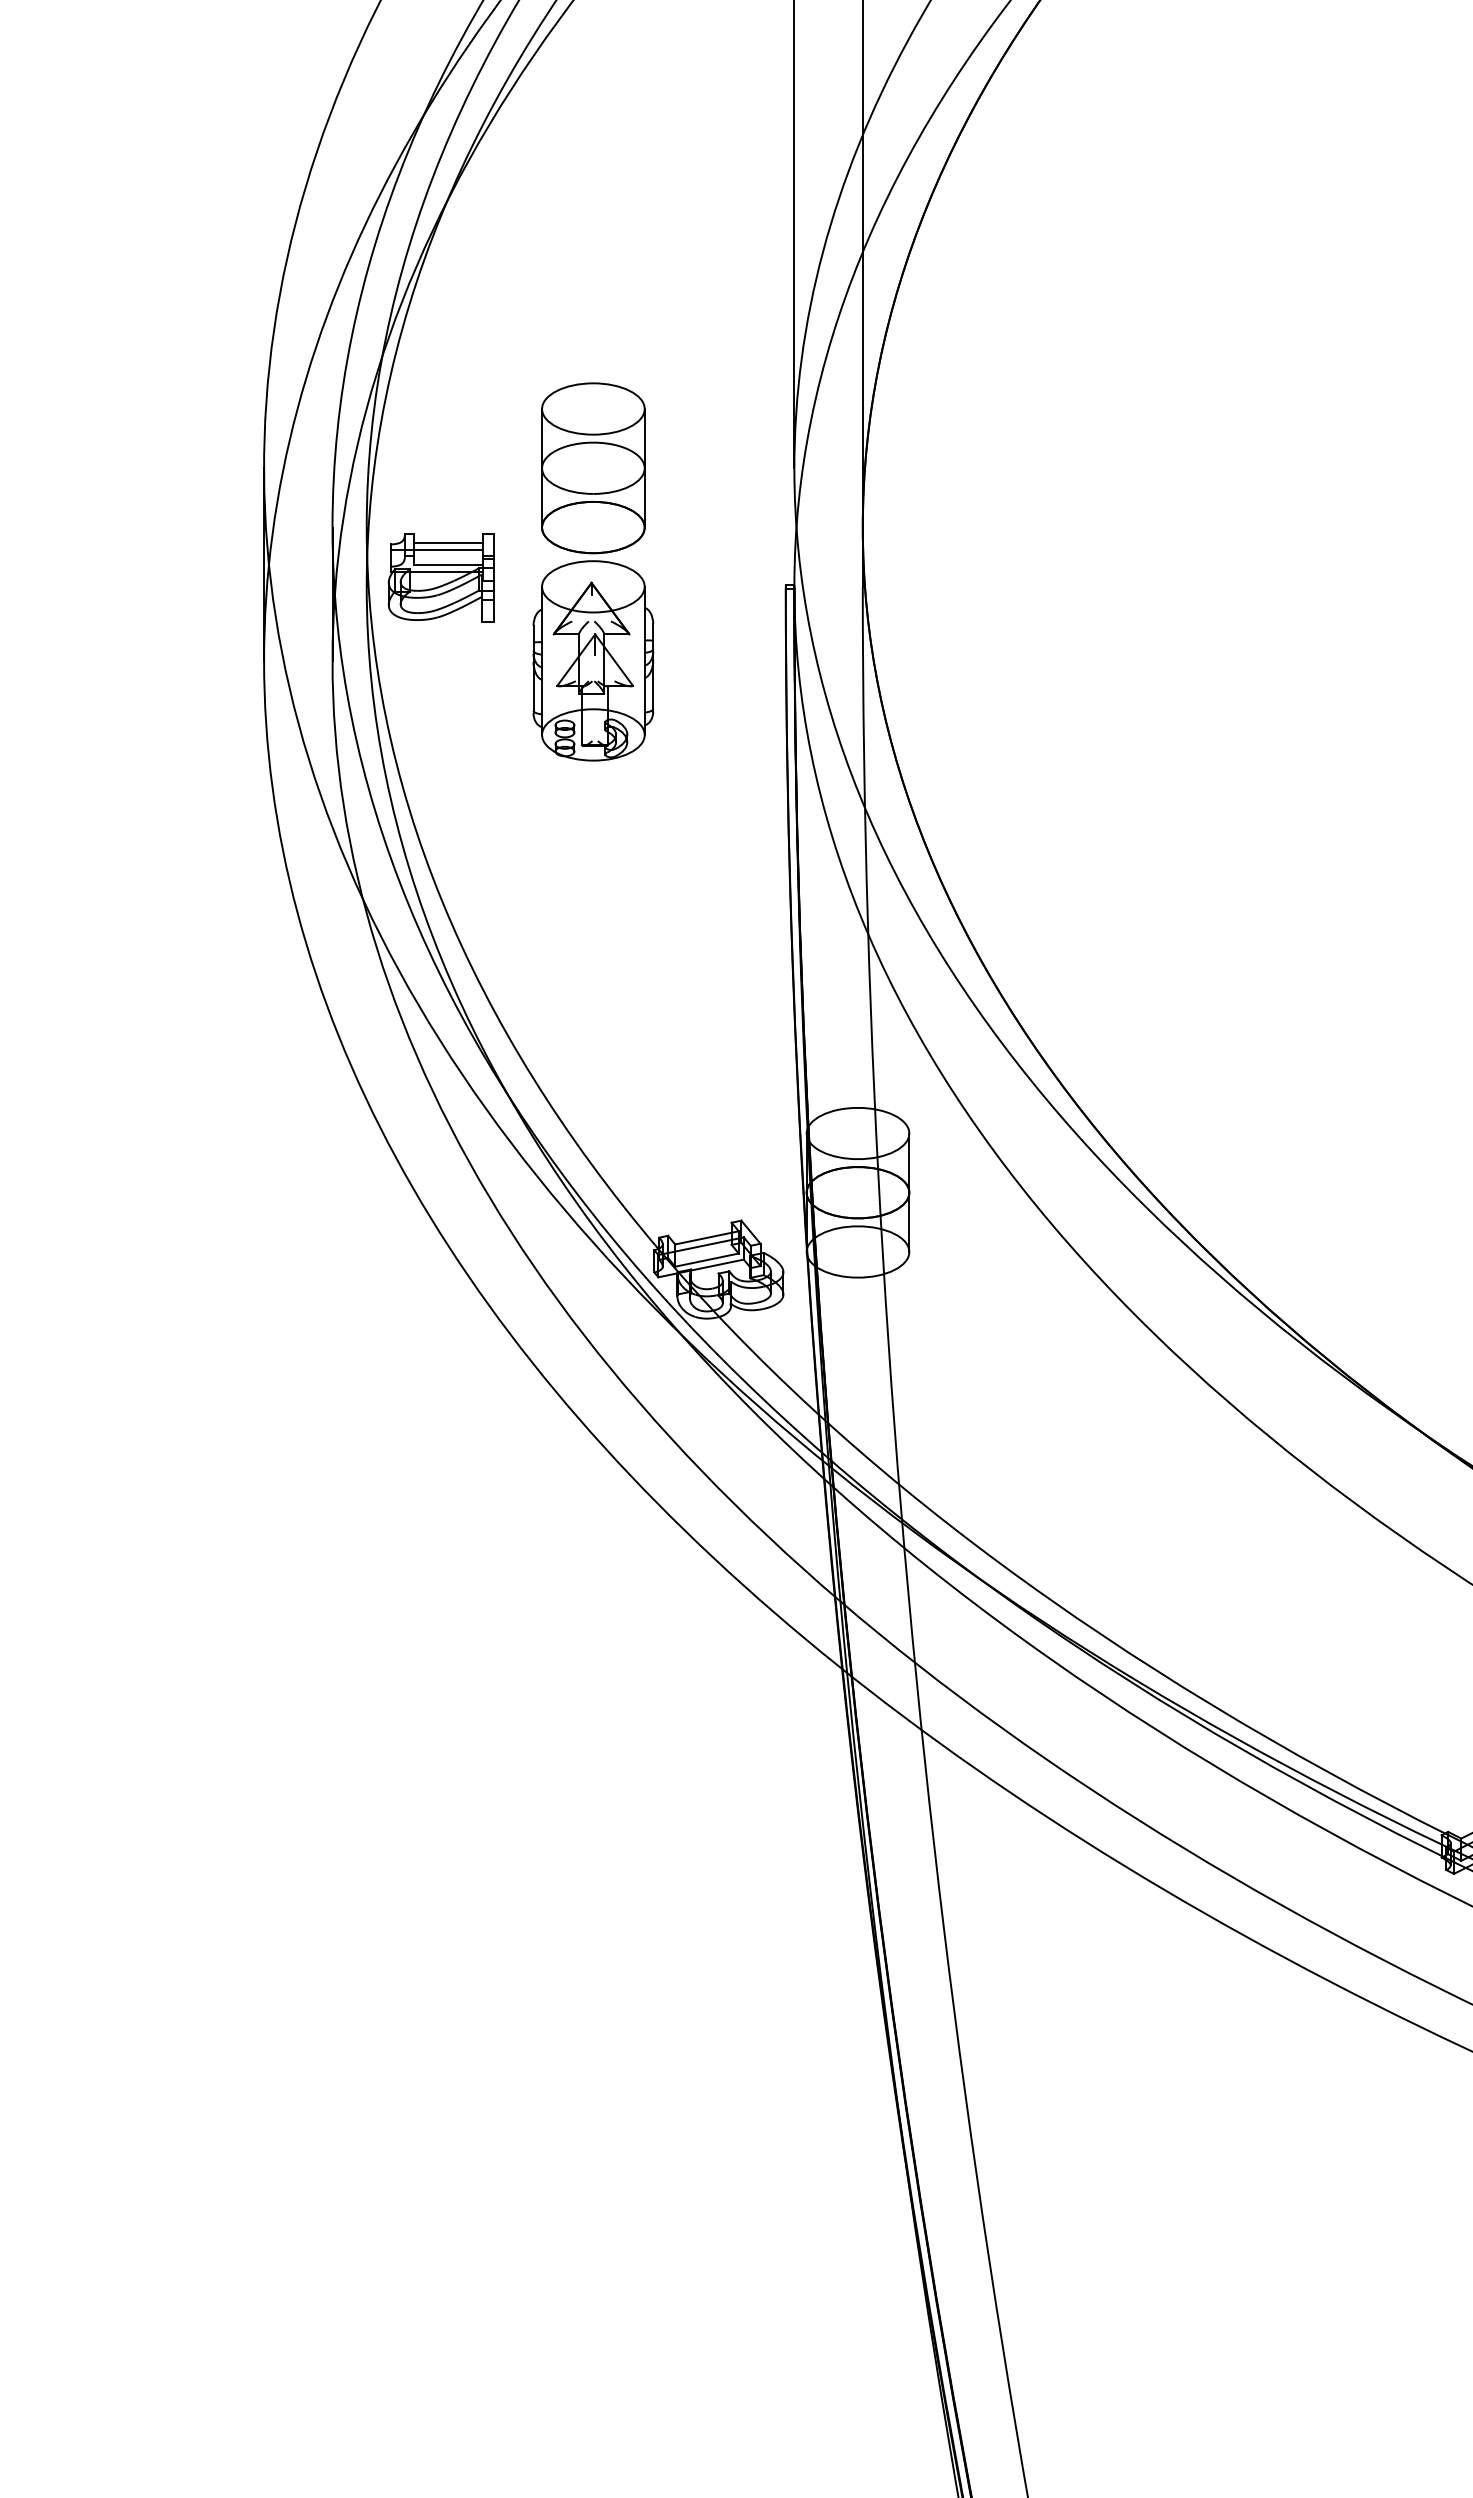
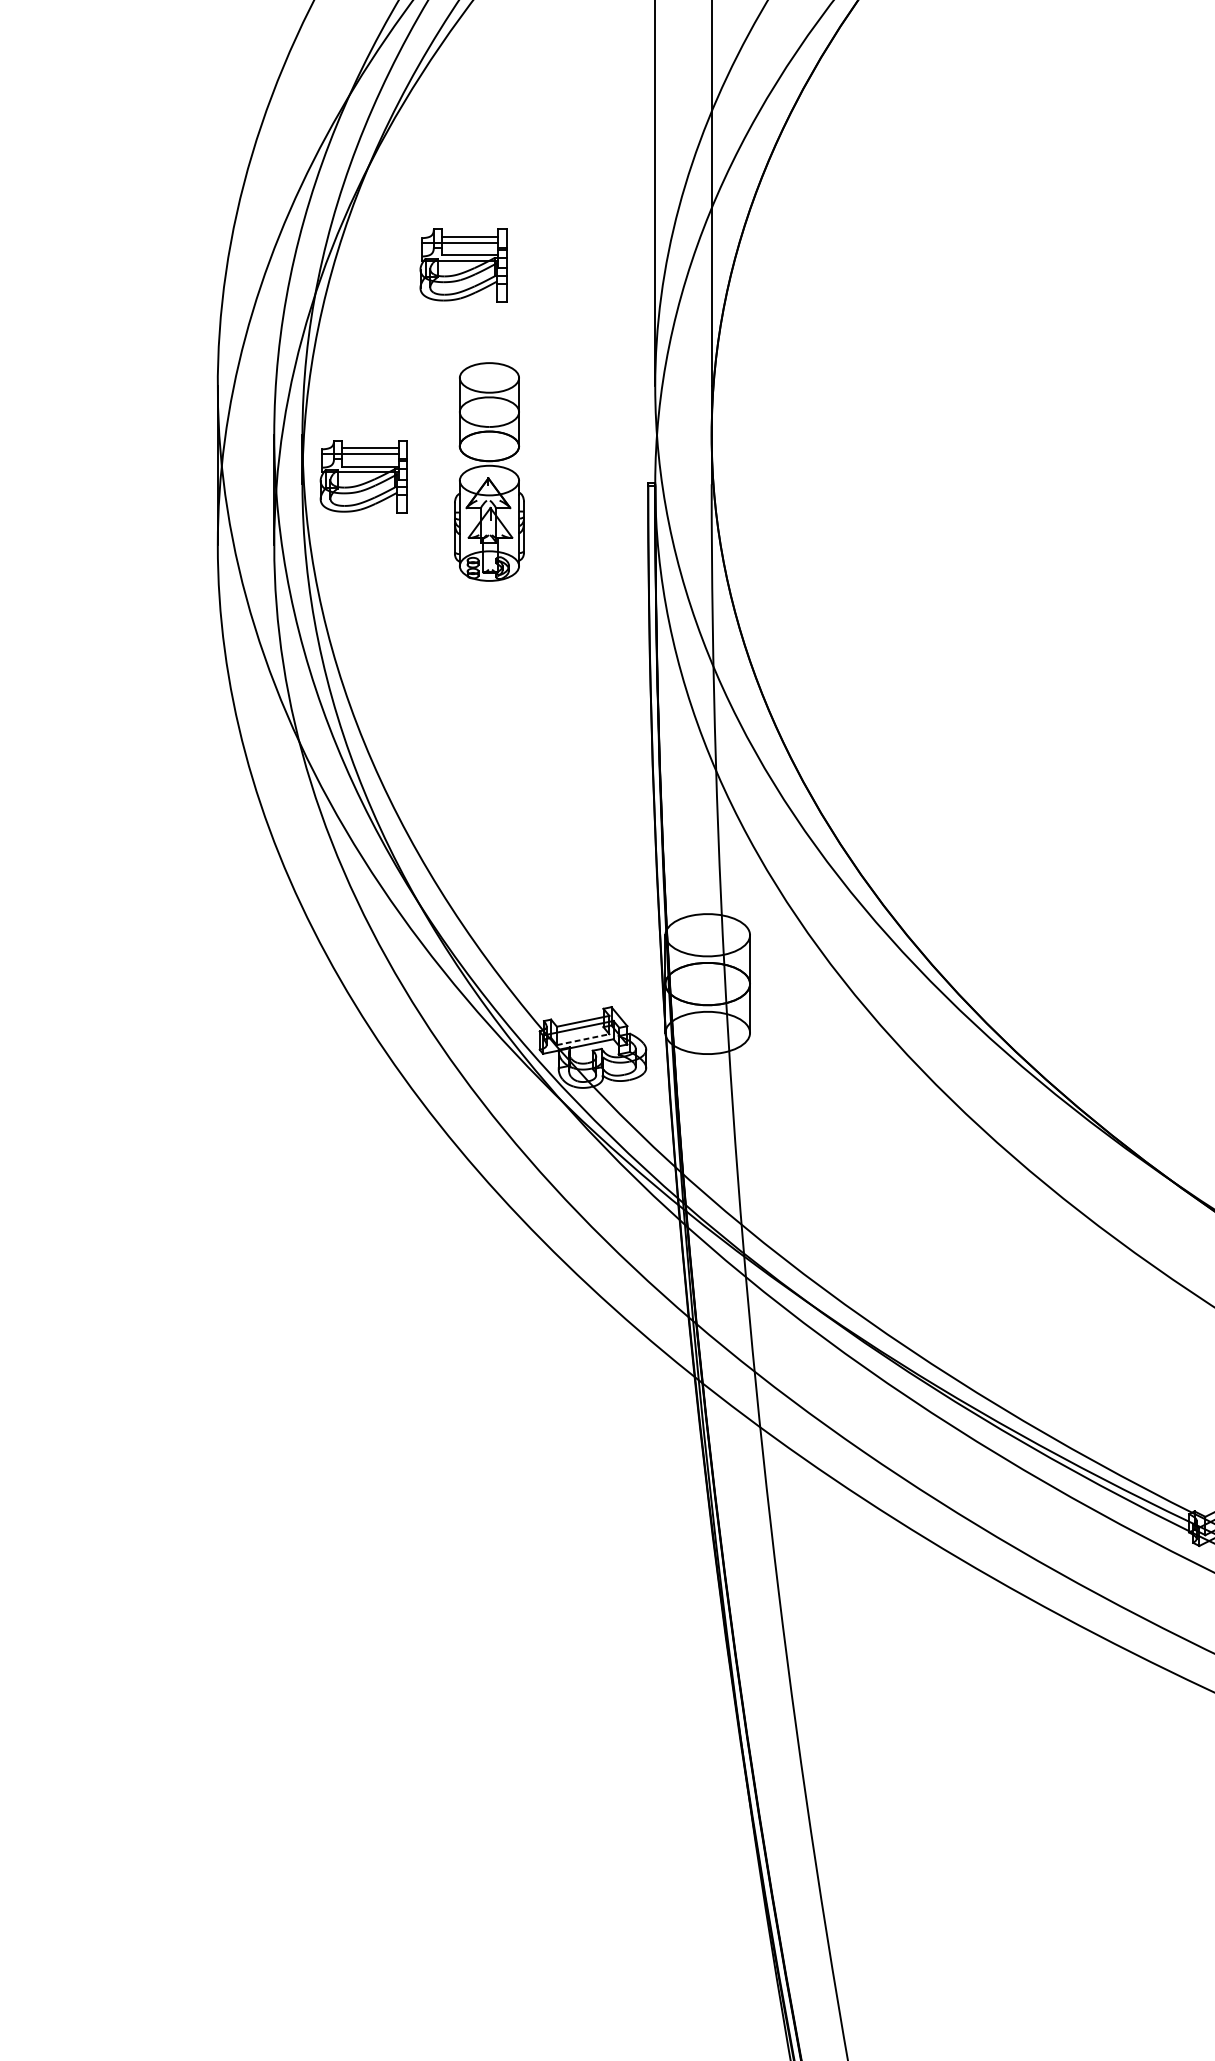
part: (561, 321) -> (463, 265), added
part: (593, 571) -> (489, 471), size x0.7
line: (707, 1260) -> (583, 1039), solid -> dashed

